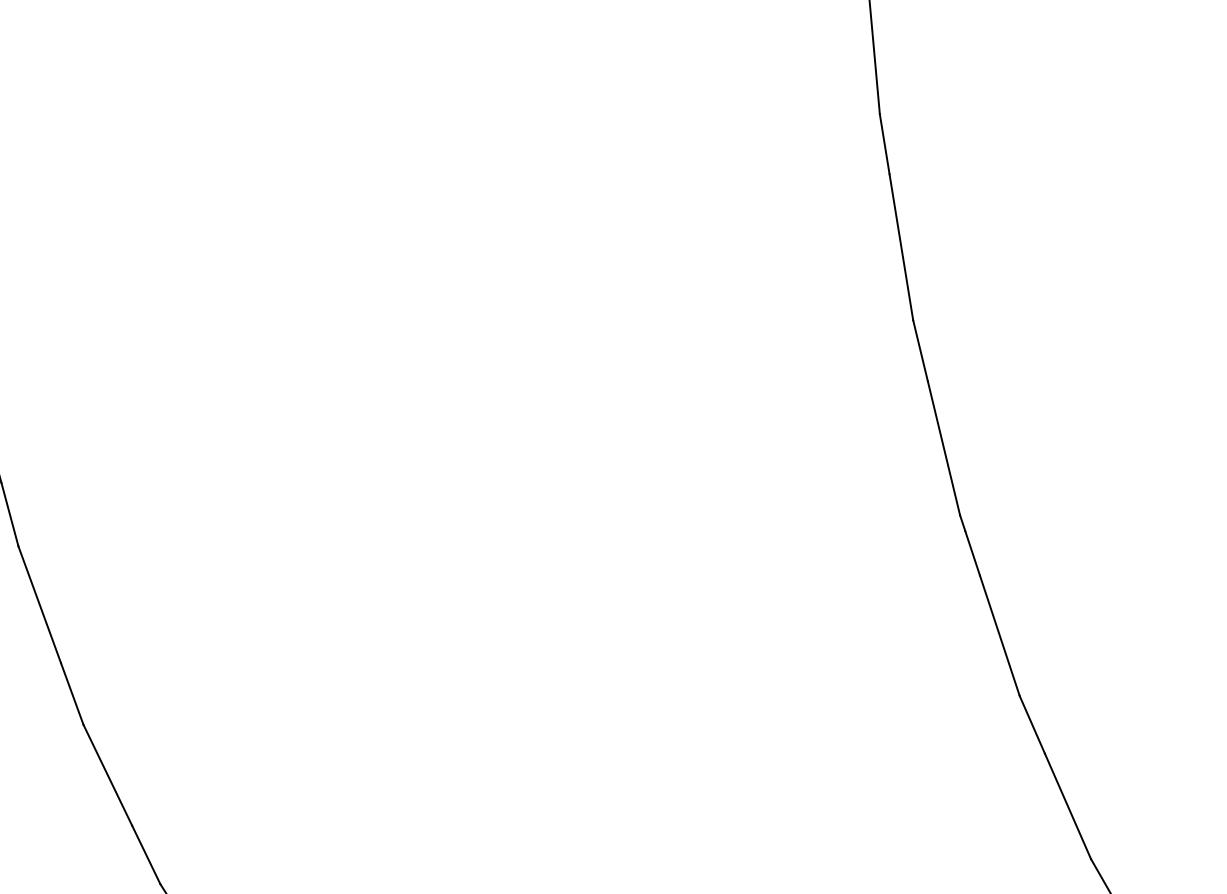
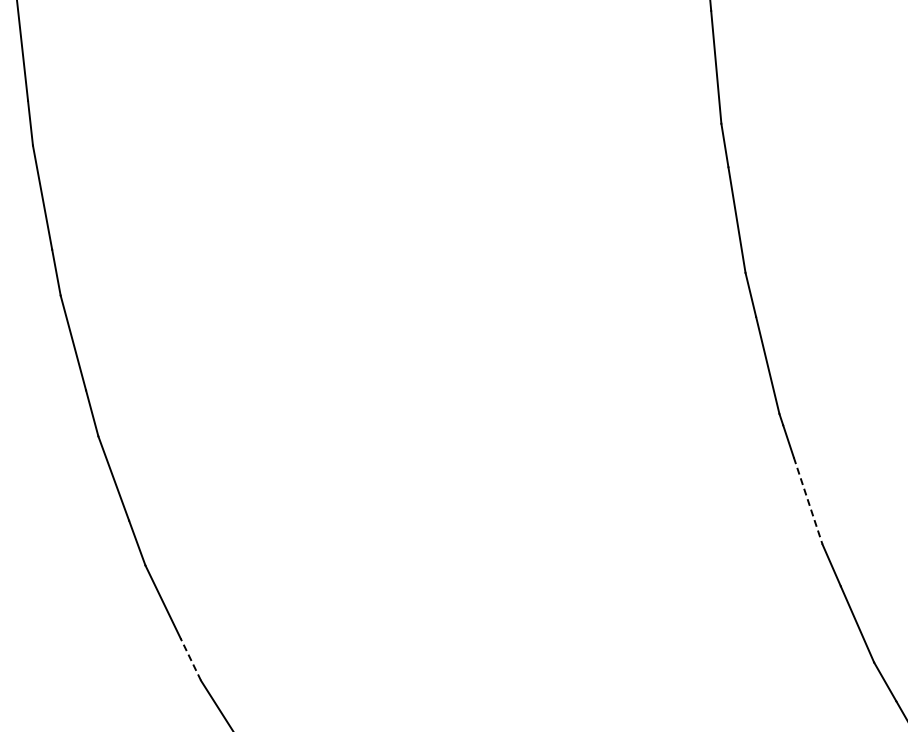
line: (1000, 635) -> (808, 500), solid -> dashed
line: (145, 854) -> (190, 659), solid -> dashed

